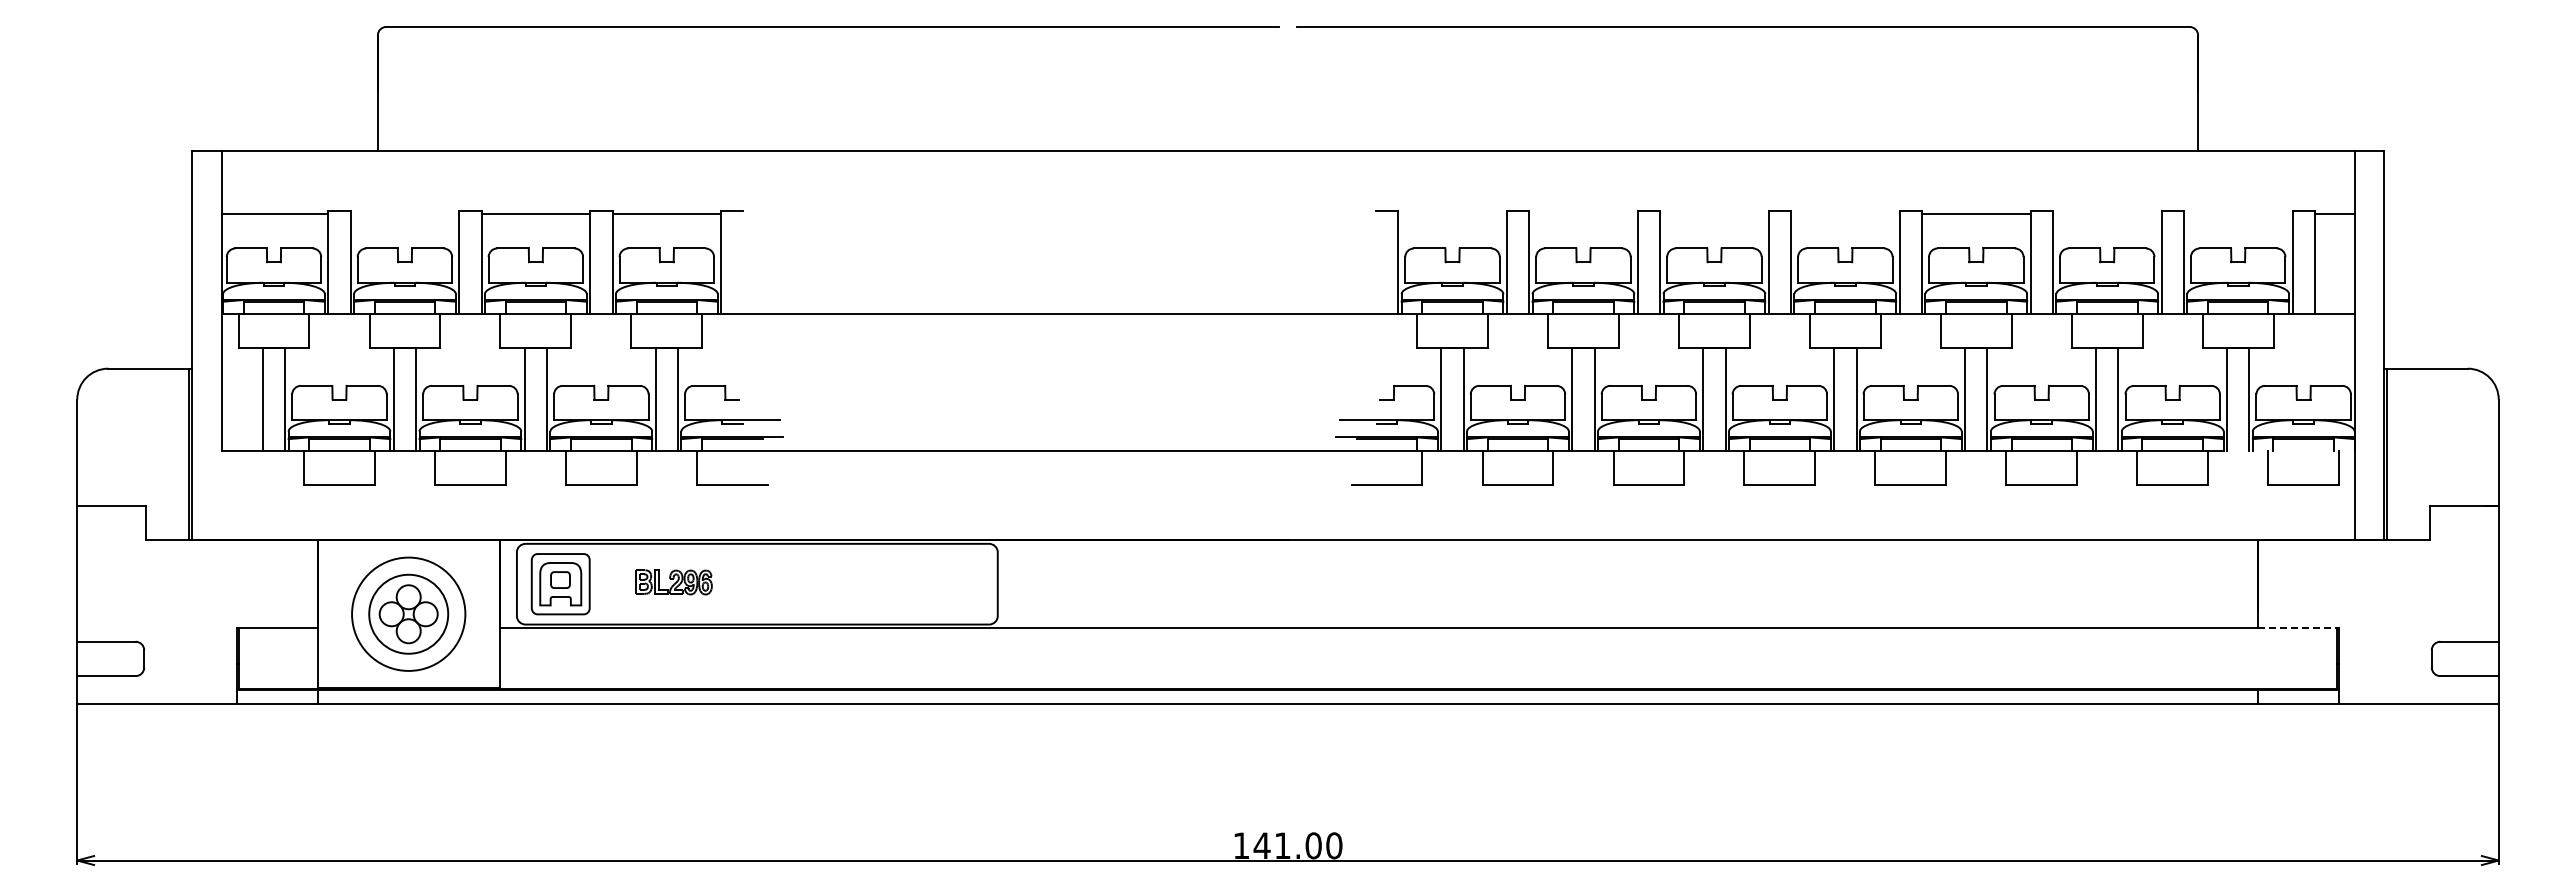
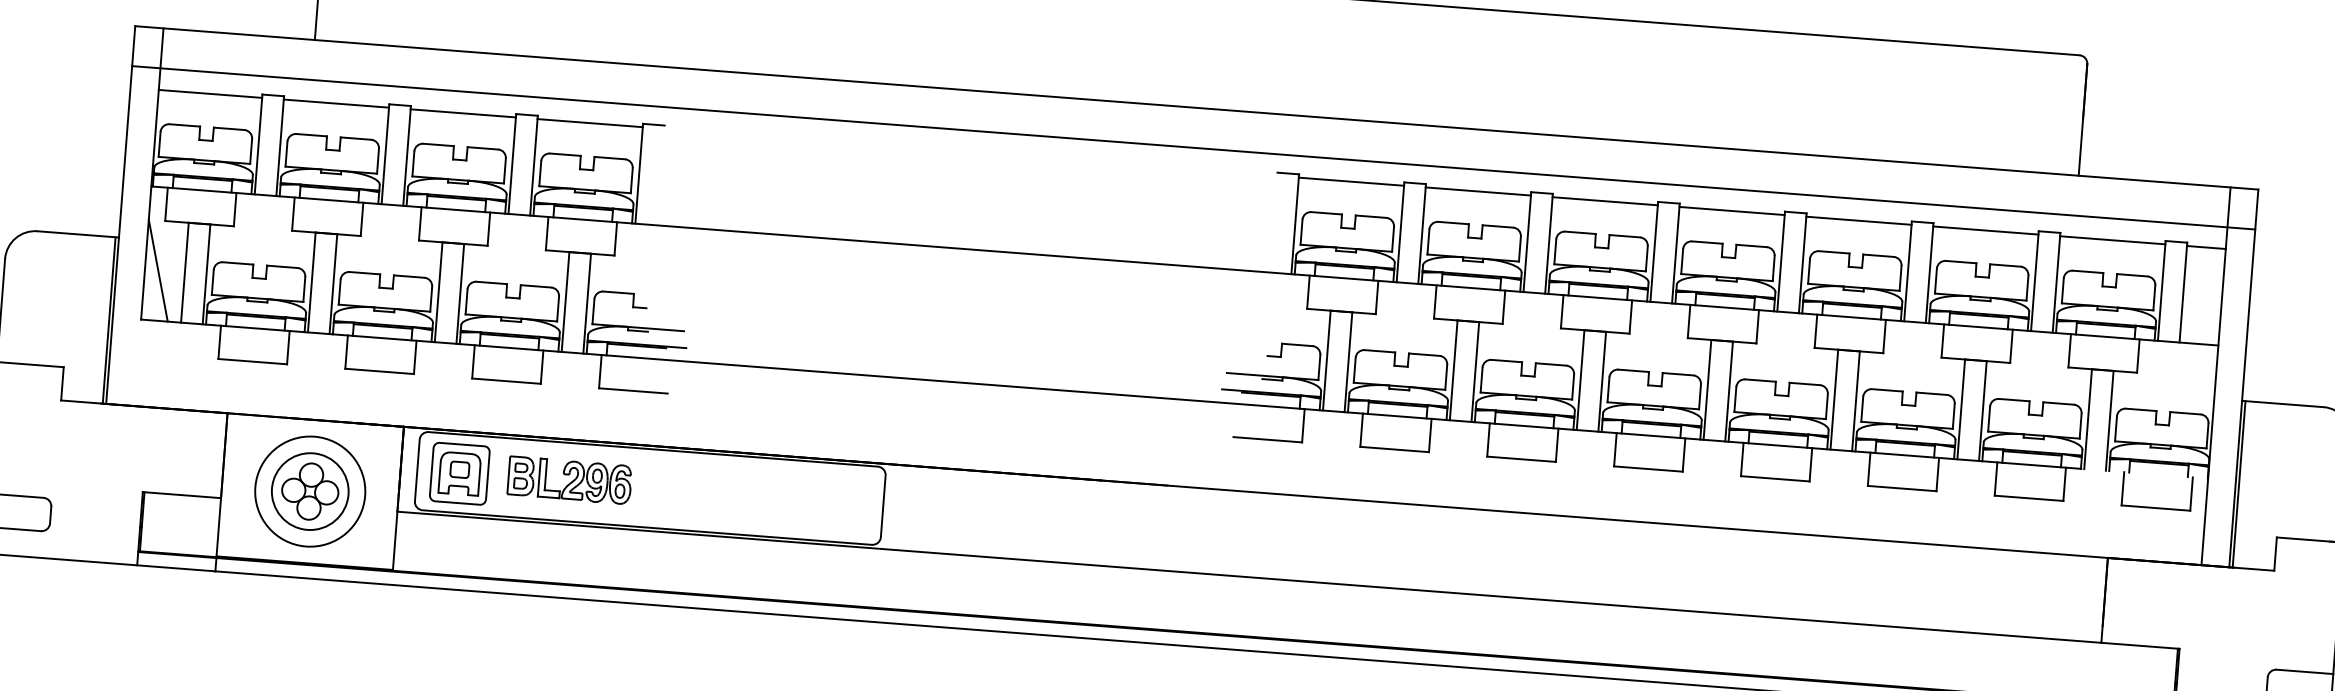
line: (1287, 191) -> (1193, 147), added
line: (404, 214) -> (335, 103), added
line: (1452, 214) -> (1351, 182), added
line: (1583, 214) -> (1478, 191), added
line: (1714, 214) -> (1605, 201), added
line: (1845, 214) -> (1732, 211), added
line: (2106, 214) -> (1985, 230), added
line: (2237, 214) -> (2112, 240), added
line: (235, 399) -> (158, 270), added
part: (673, 582) -> (569, 480), size x1.67
line: (2299, 628) -> (2141, 646), dashed -> solid

